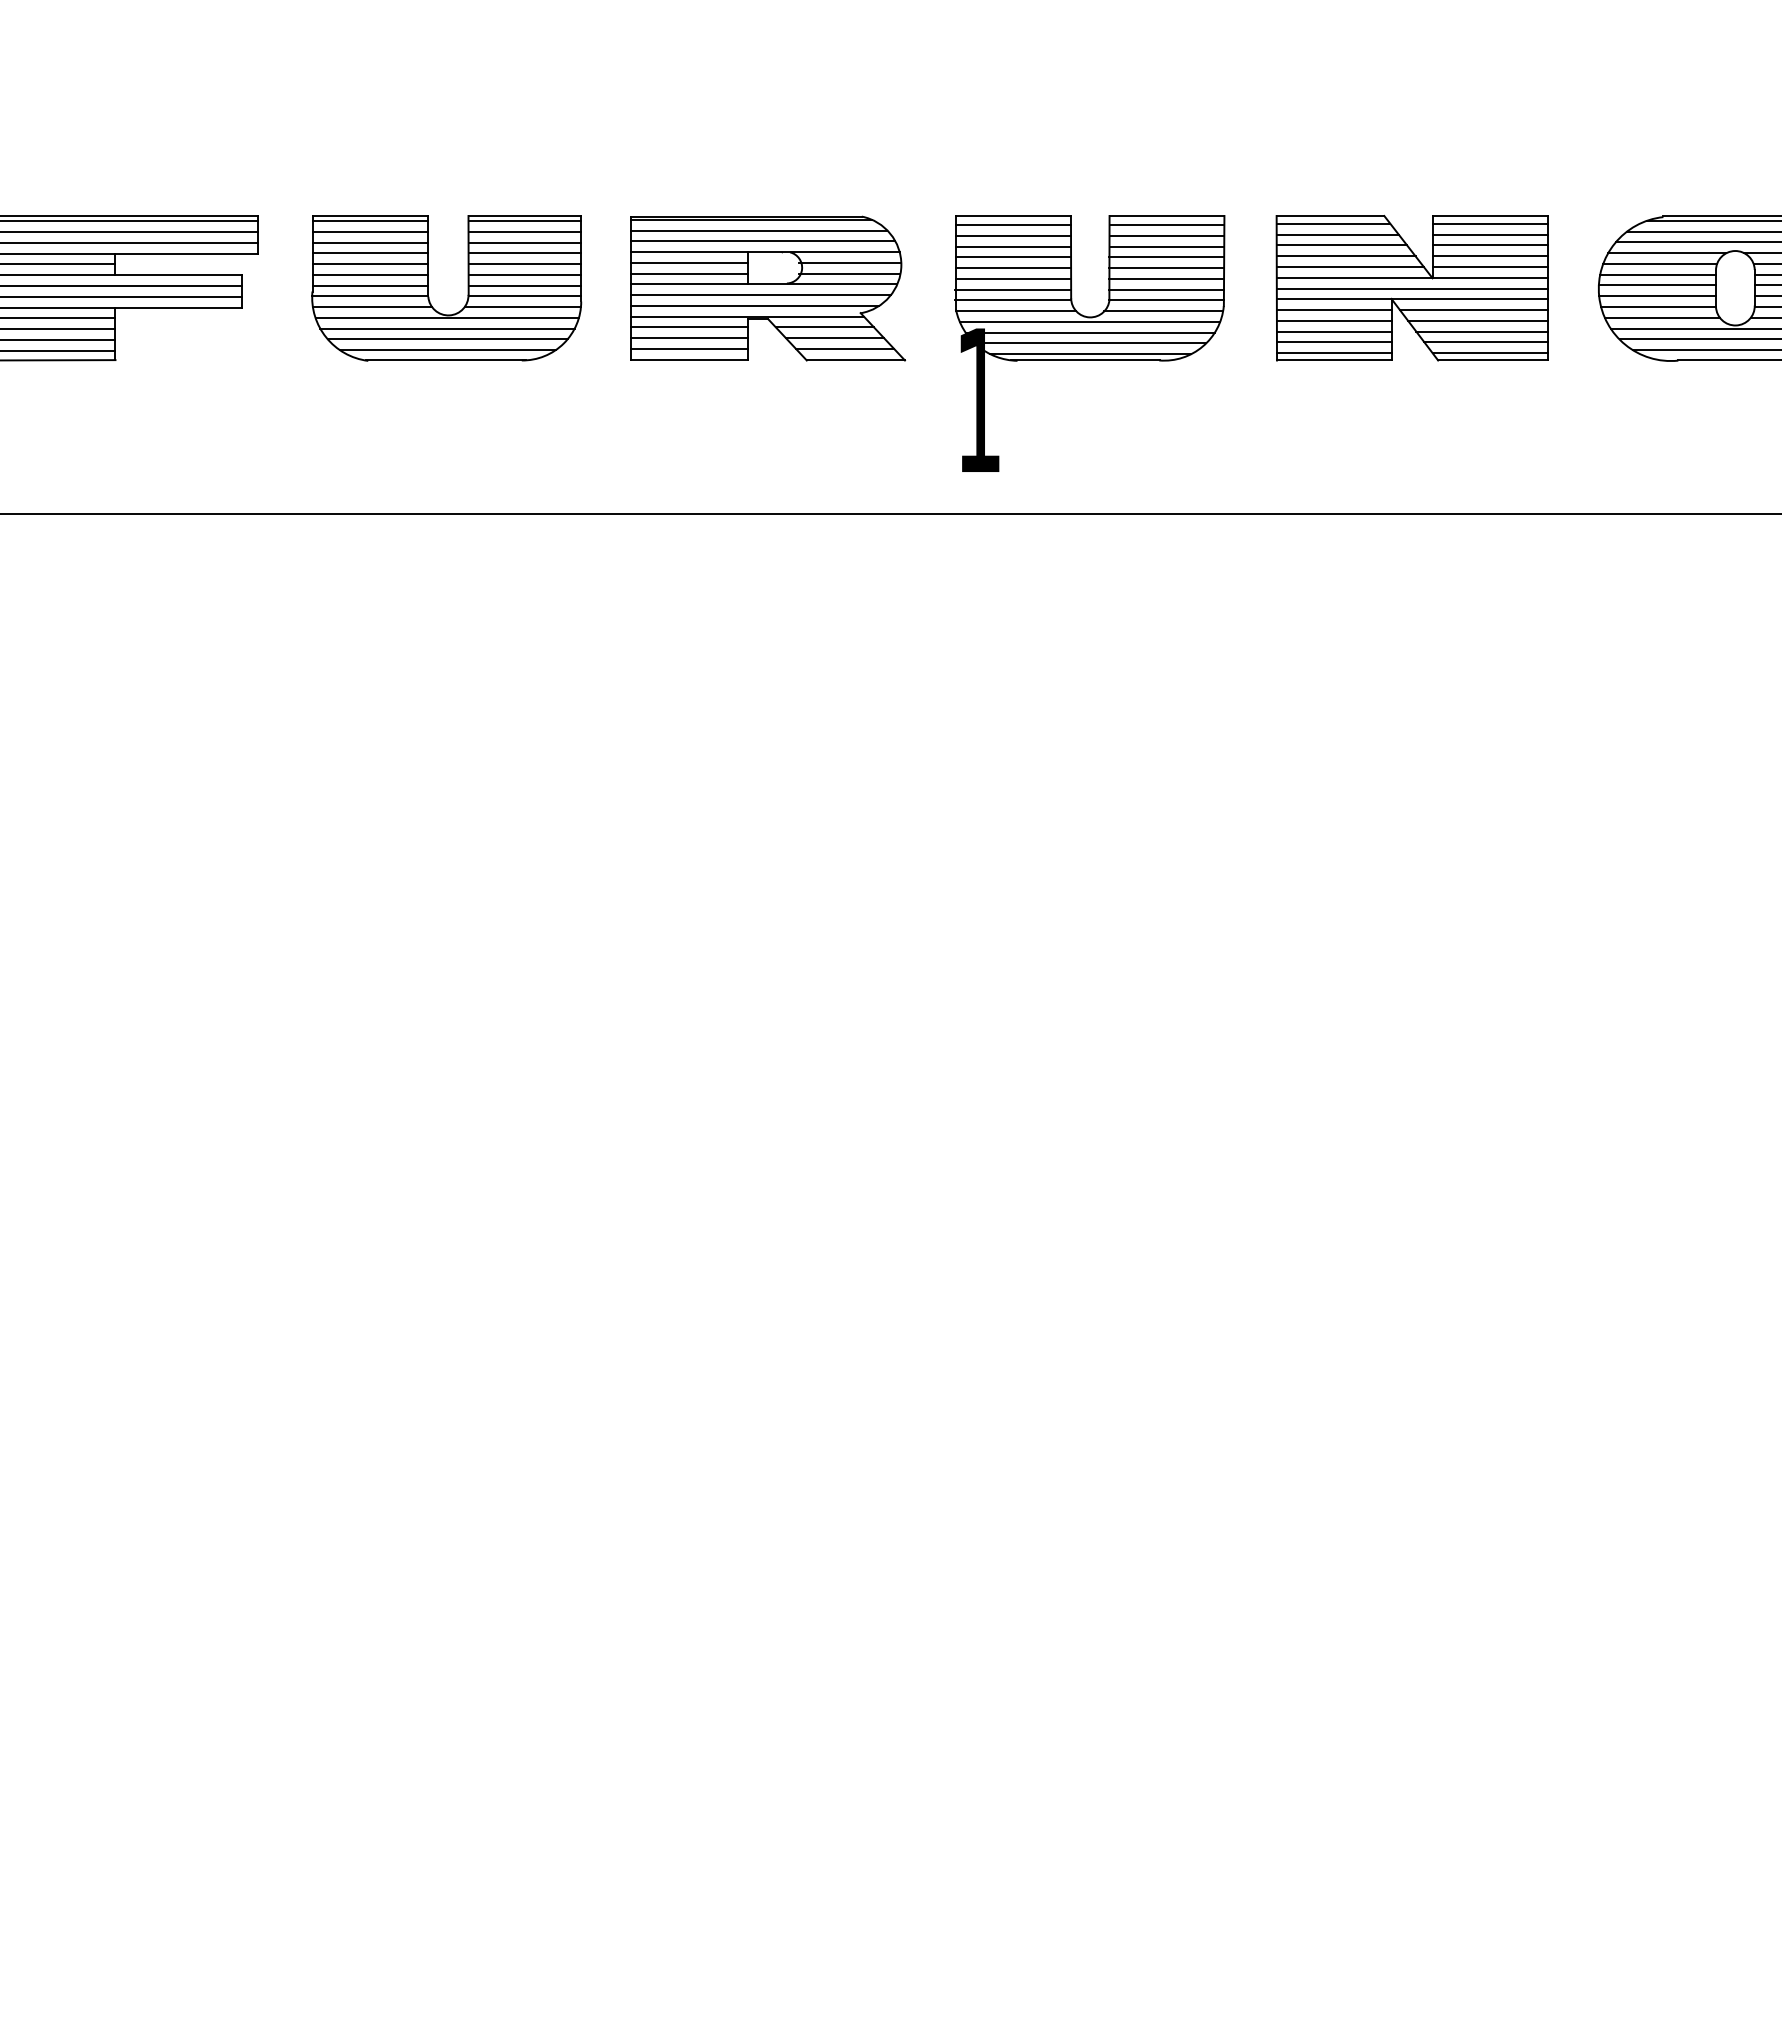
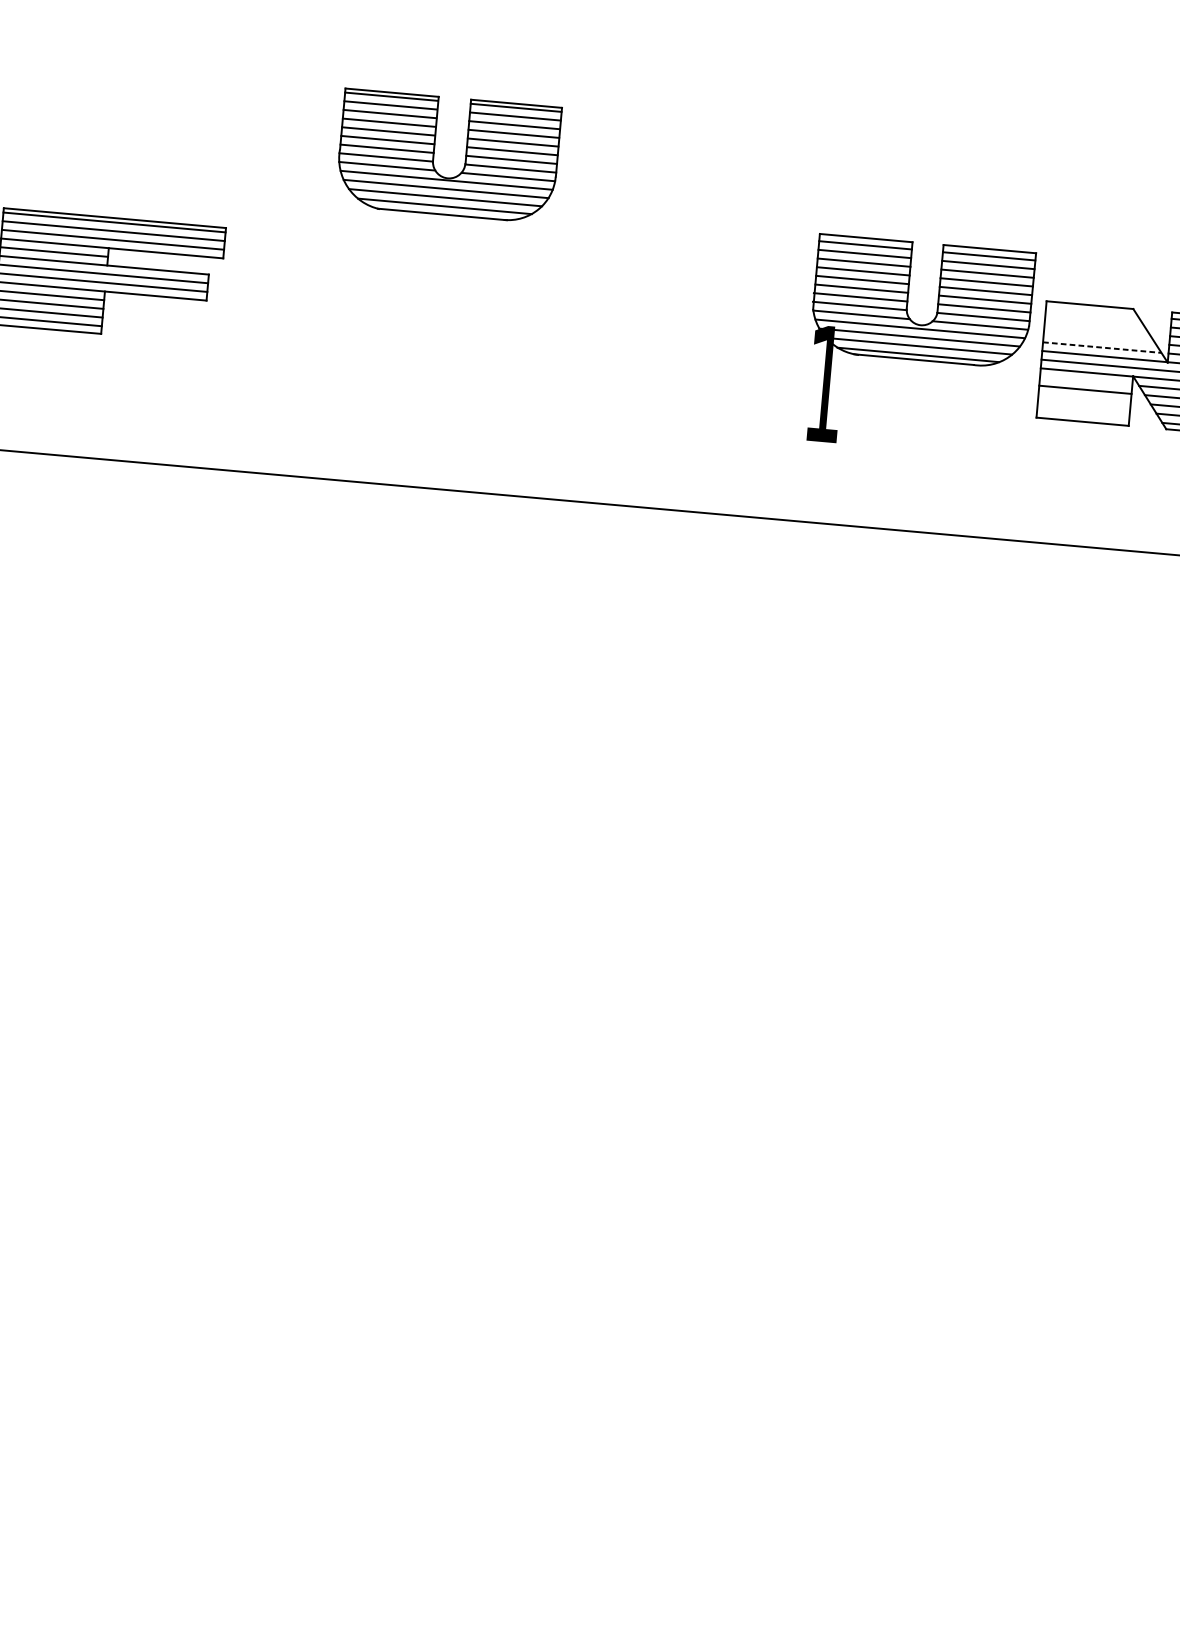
line: (1333, 223) -> (1091, 311), removed
line: (1337, 234) -> (1094, 320), removed
line: (1341, 245) -> (1096, 329), removed
line: (1345, 256) -> (1099, 338), removed
line: (1350, 266) -> (1102, 347), solid -> dashed
part: (428, 288) -> (433, 155), moved
part: (767, 288) -> (631, 323), removed
line: (1333, 310) -> (1085, 381), removed
line: (1333, 331) -> (1084, 398), removed
line: (1333, 342) -> (1083, 407), removed
part: (1089, 343) -> (918, 346), moved
line: (1333, 353) -> (1082, 416), removed

